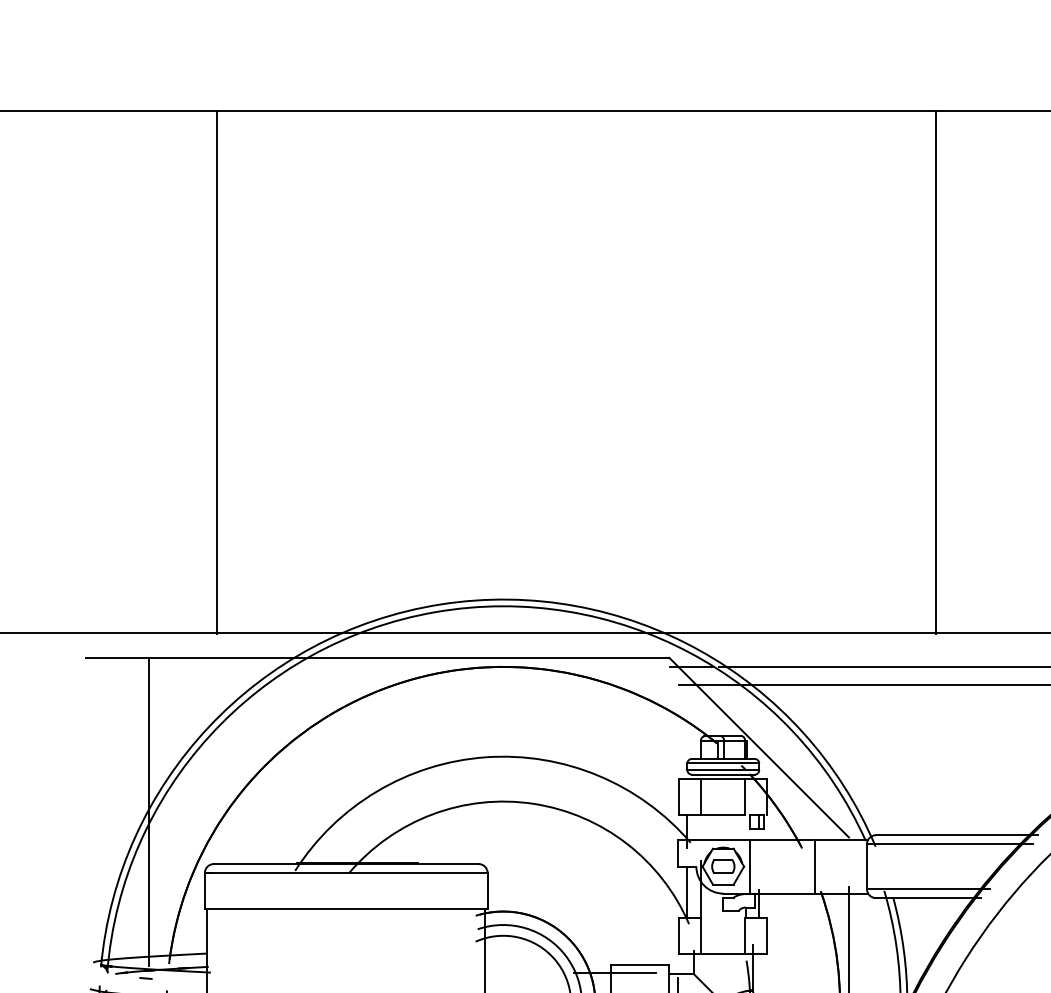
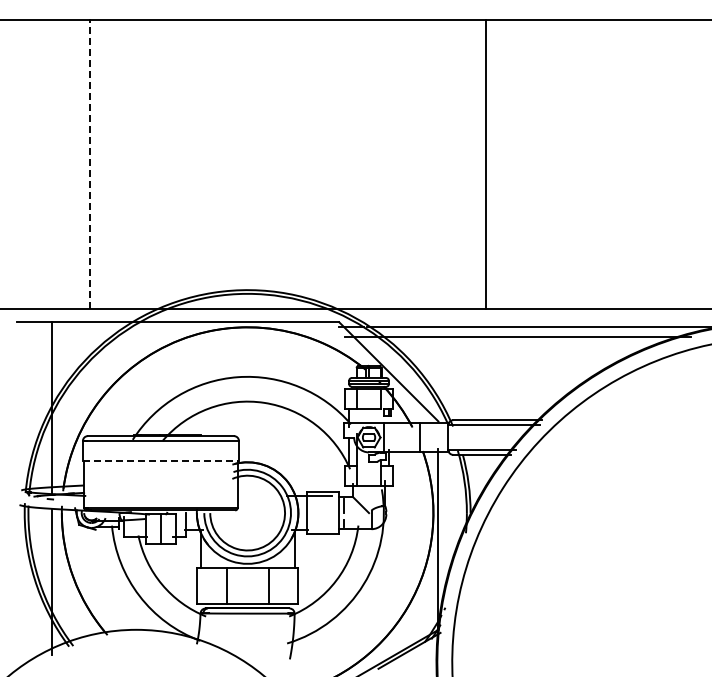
line: (216, 371) -> (89, 164), solid -> dashed
line: (347, 908) -> (161, 460), solid -> dashed

